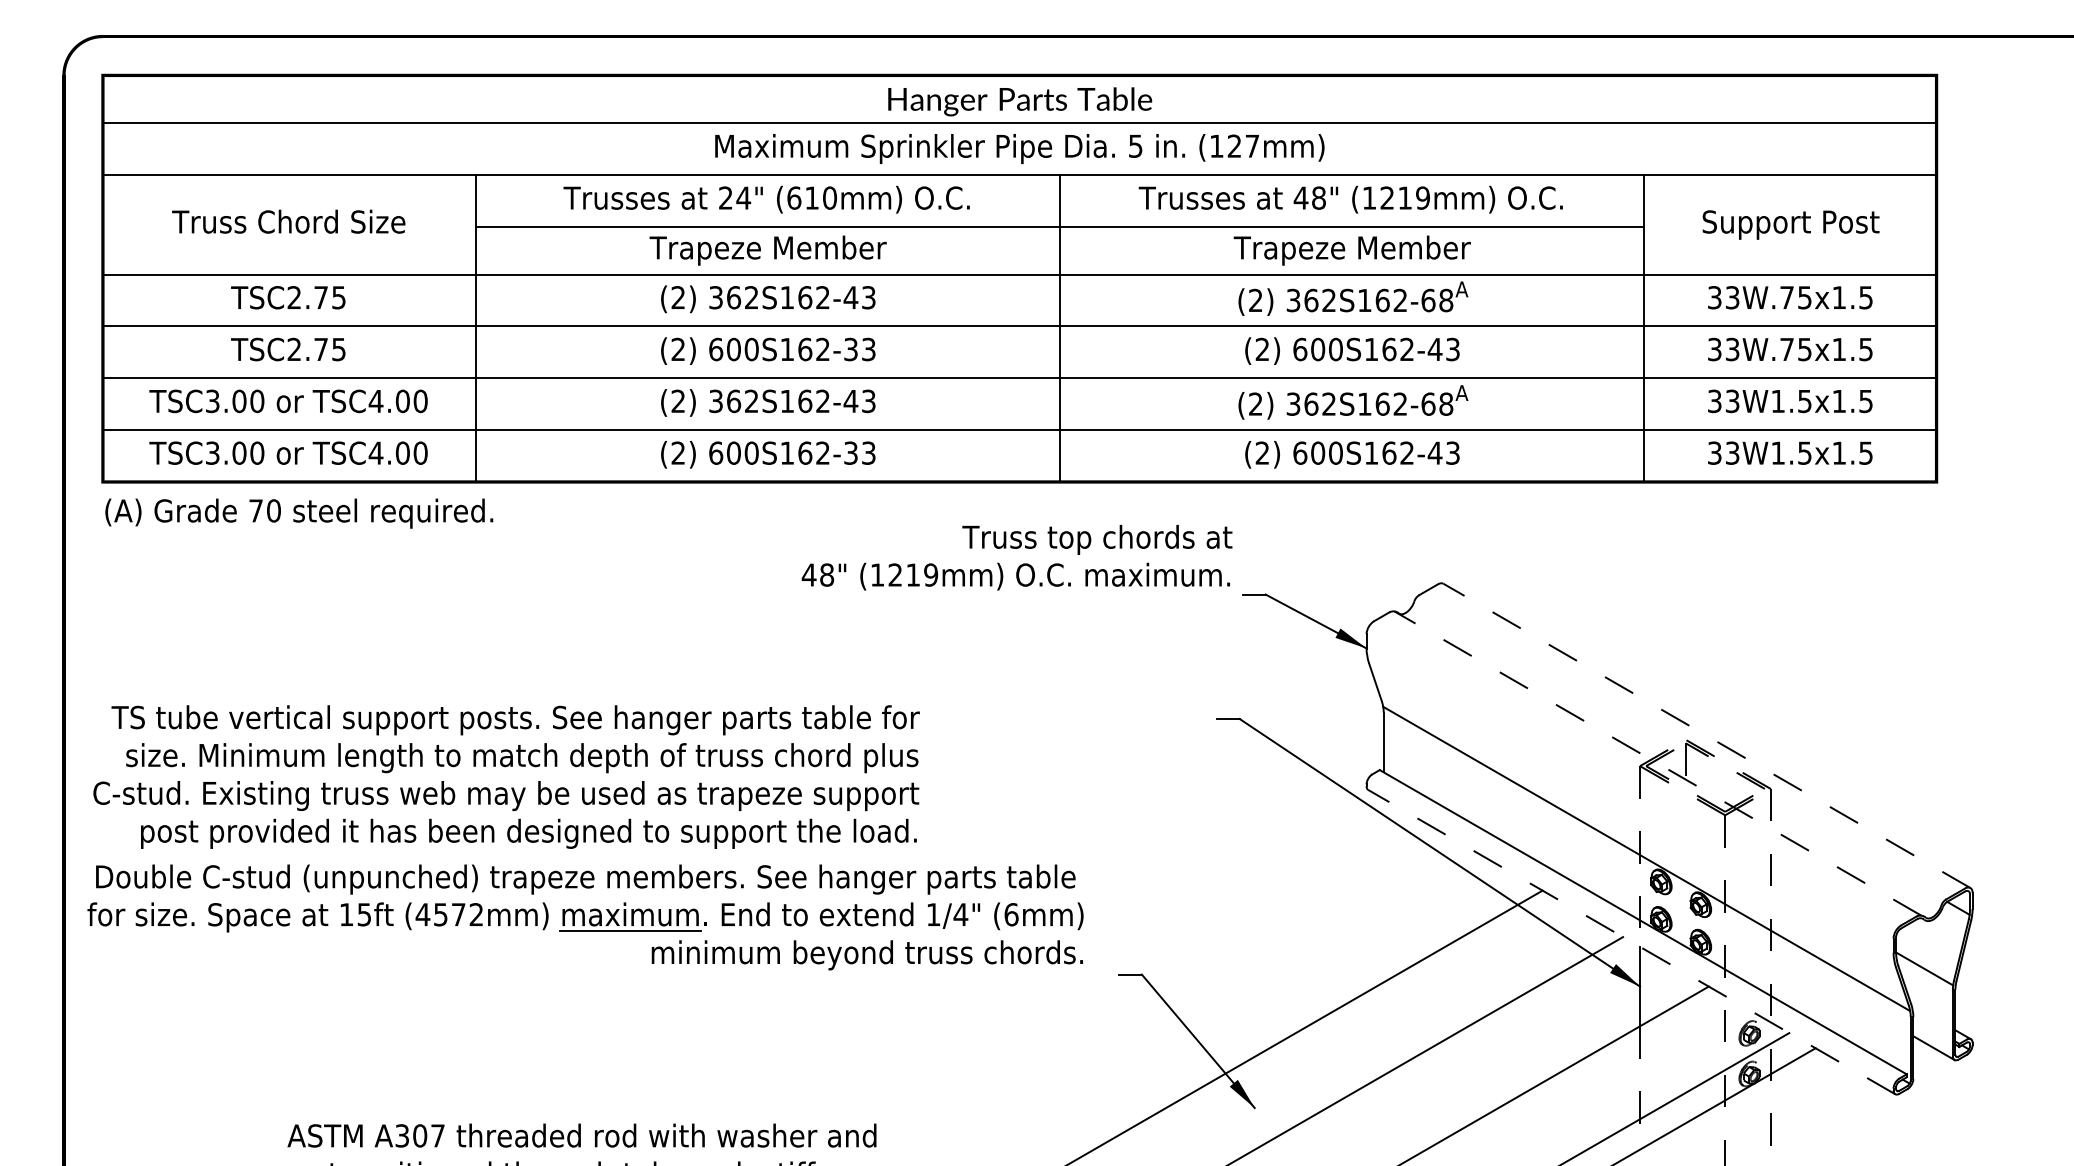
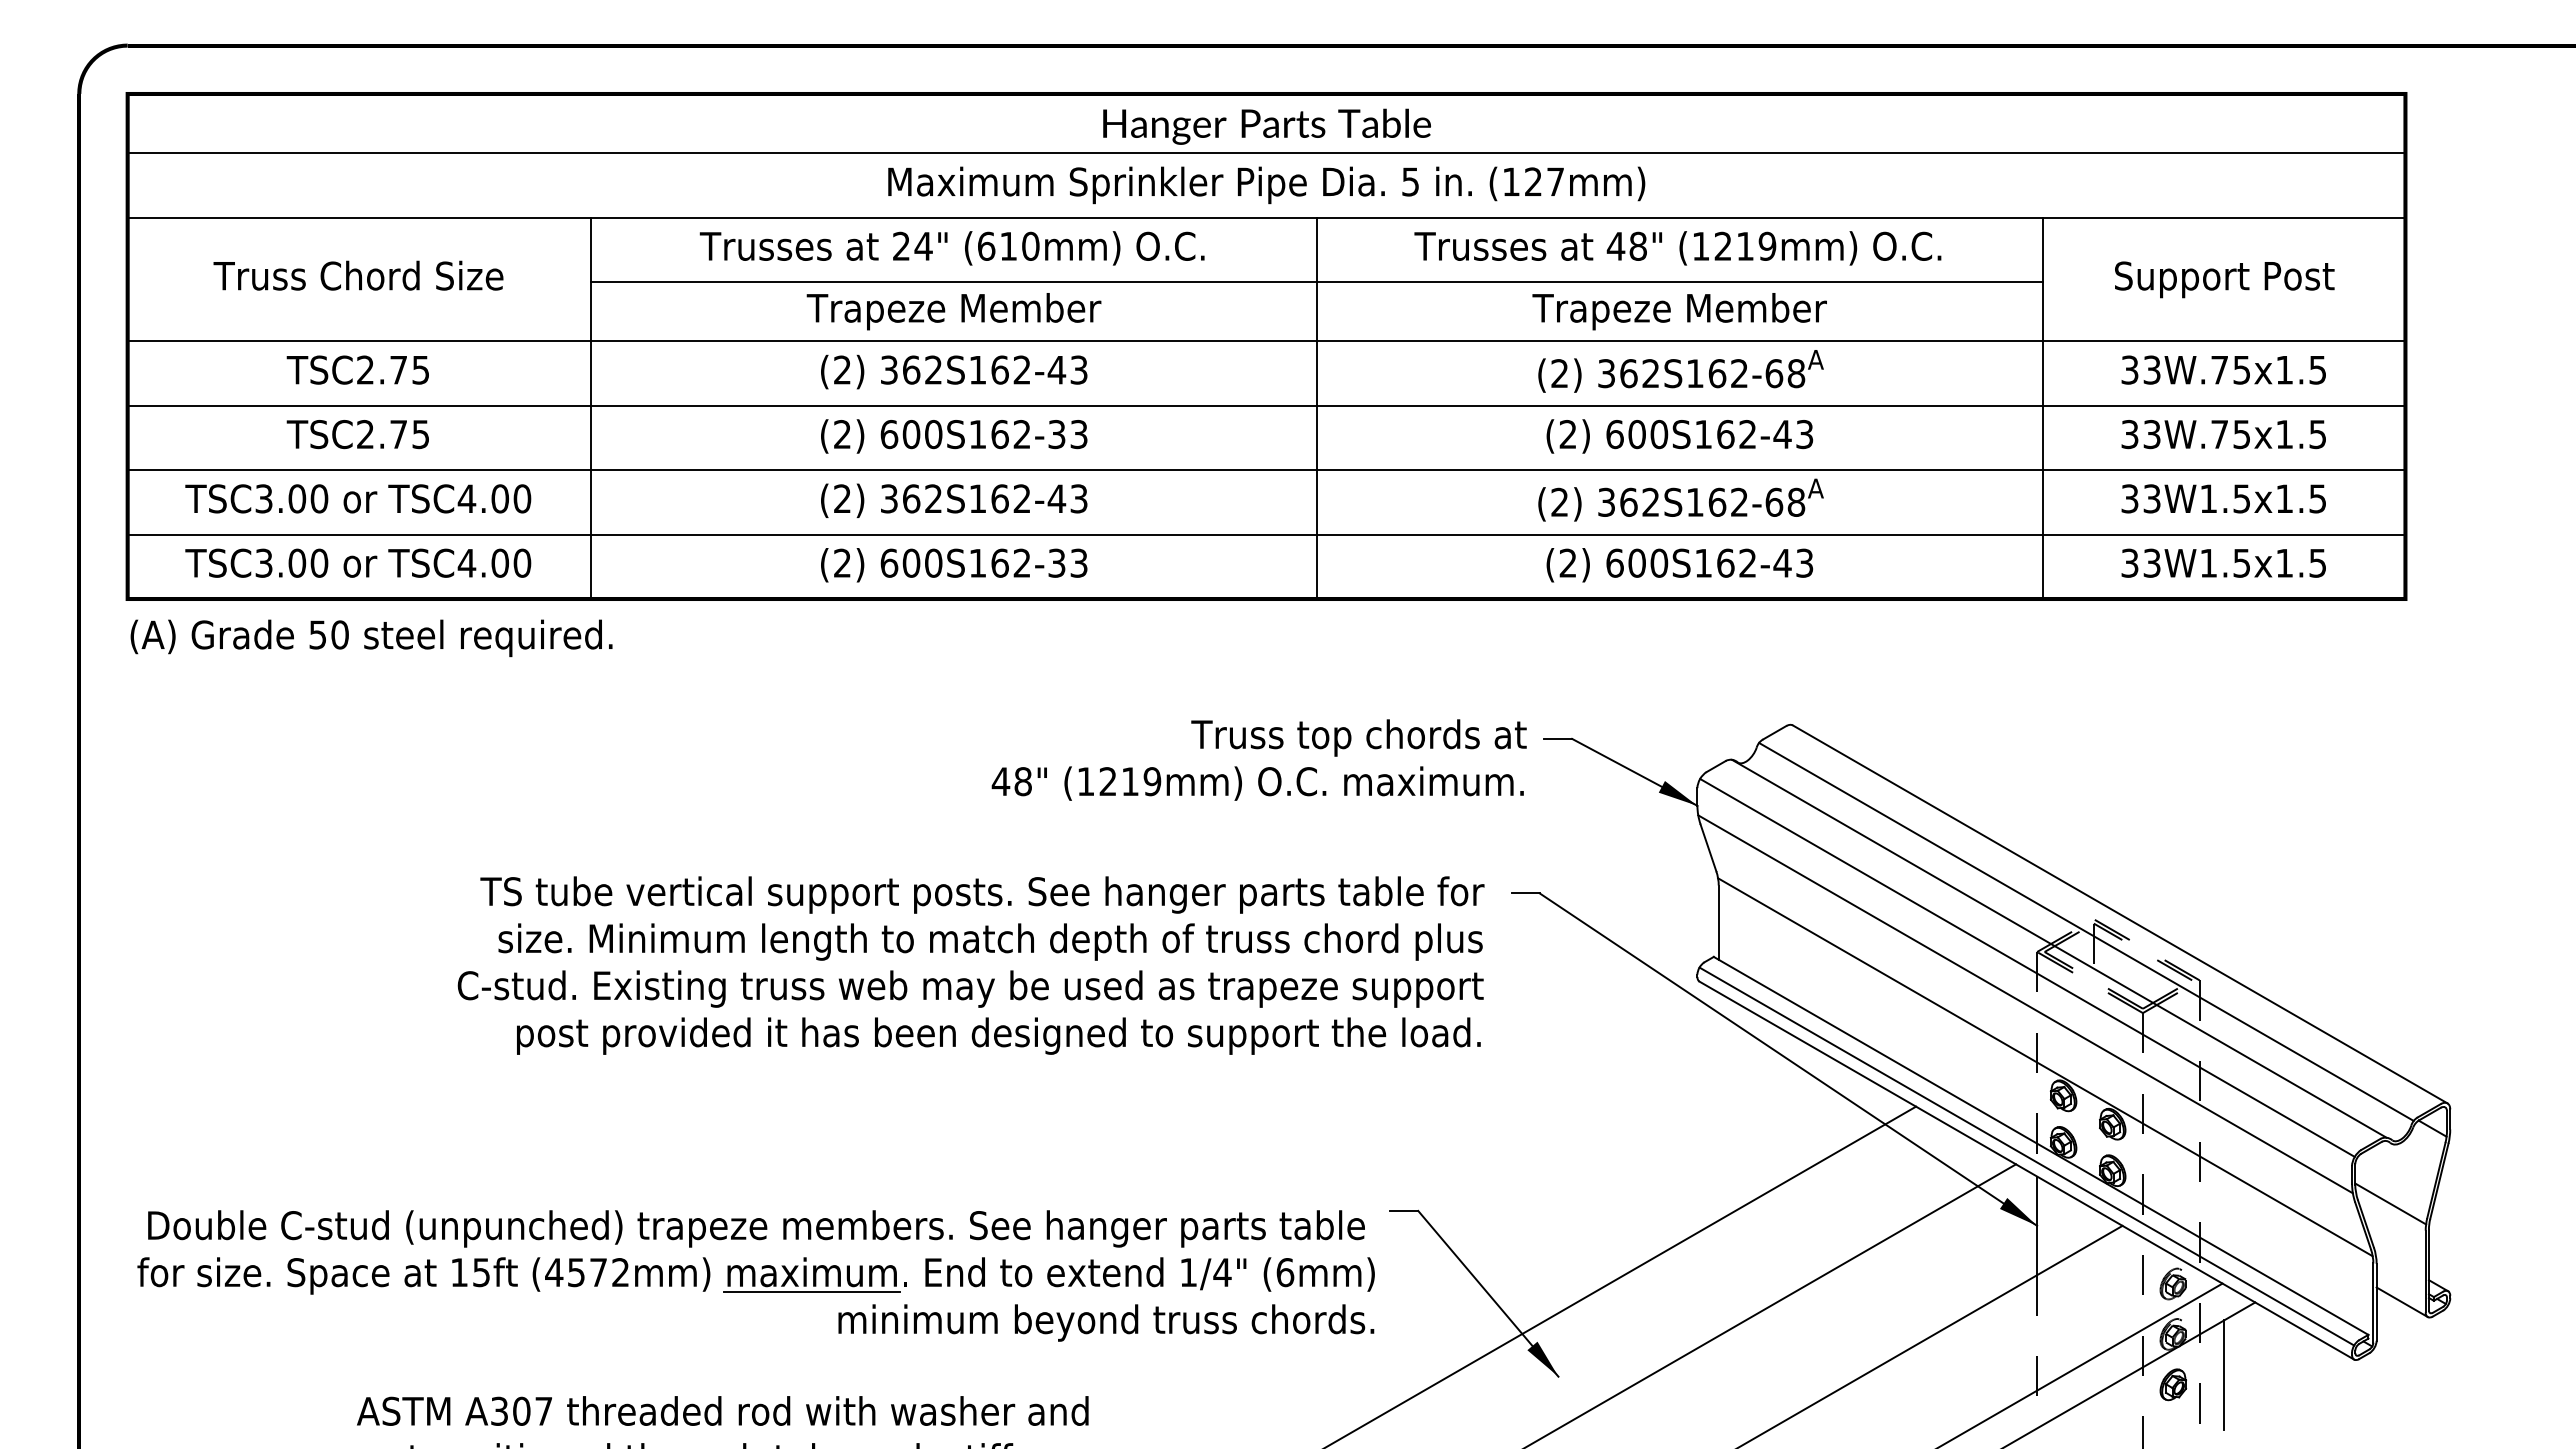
text: (255, 510) -> (317, 634), 70 -> 50
text: (1016, 557) -> (1258, 759), moved
line: (1707, 735) -> (2120, 914), dashed -> solid
line: (1679, 749) -> (2086, 931), added
line: (1658, 763) -> (2059, 948), dashed -> solid
text: (506, 777) -> (970, 965), moved
line: (1632, 778) -> (2027, 967), added
line: (1630, 808) -> (2025, 1004), added
part: (584, 917) -> (755, 1275), moved
line: (1631, 930) -> (2026, 1156), added
line: (1631, 942) -> (2026, 1170), dashed -> solid
line: (1790, 1107) -> (2224, 1375), added
part: (1749, 1114) -> (2173, 1384), added

